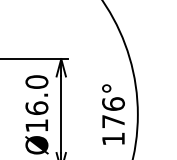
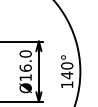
text: (114, 112) -> (67, 70), 176° -> 140°

